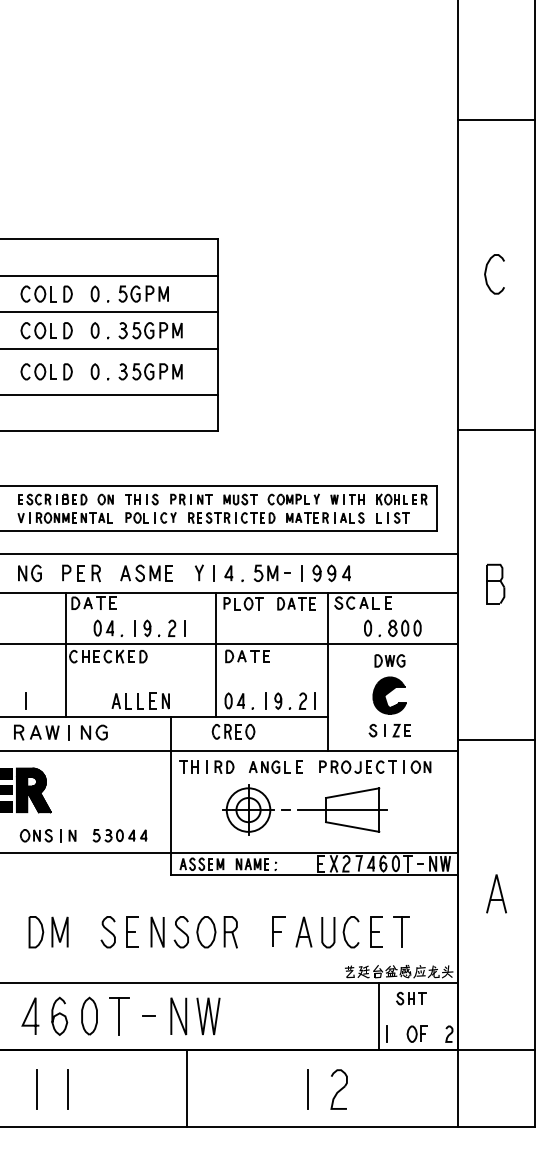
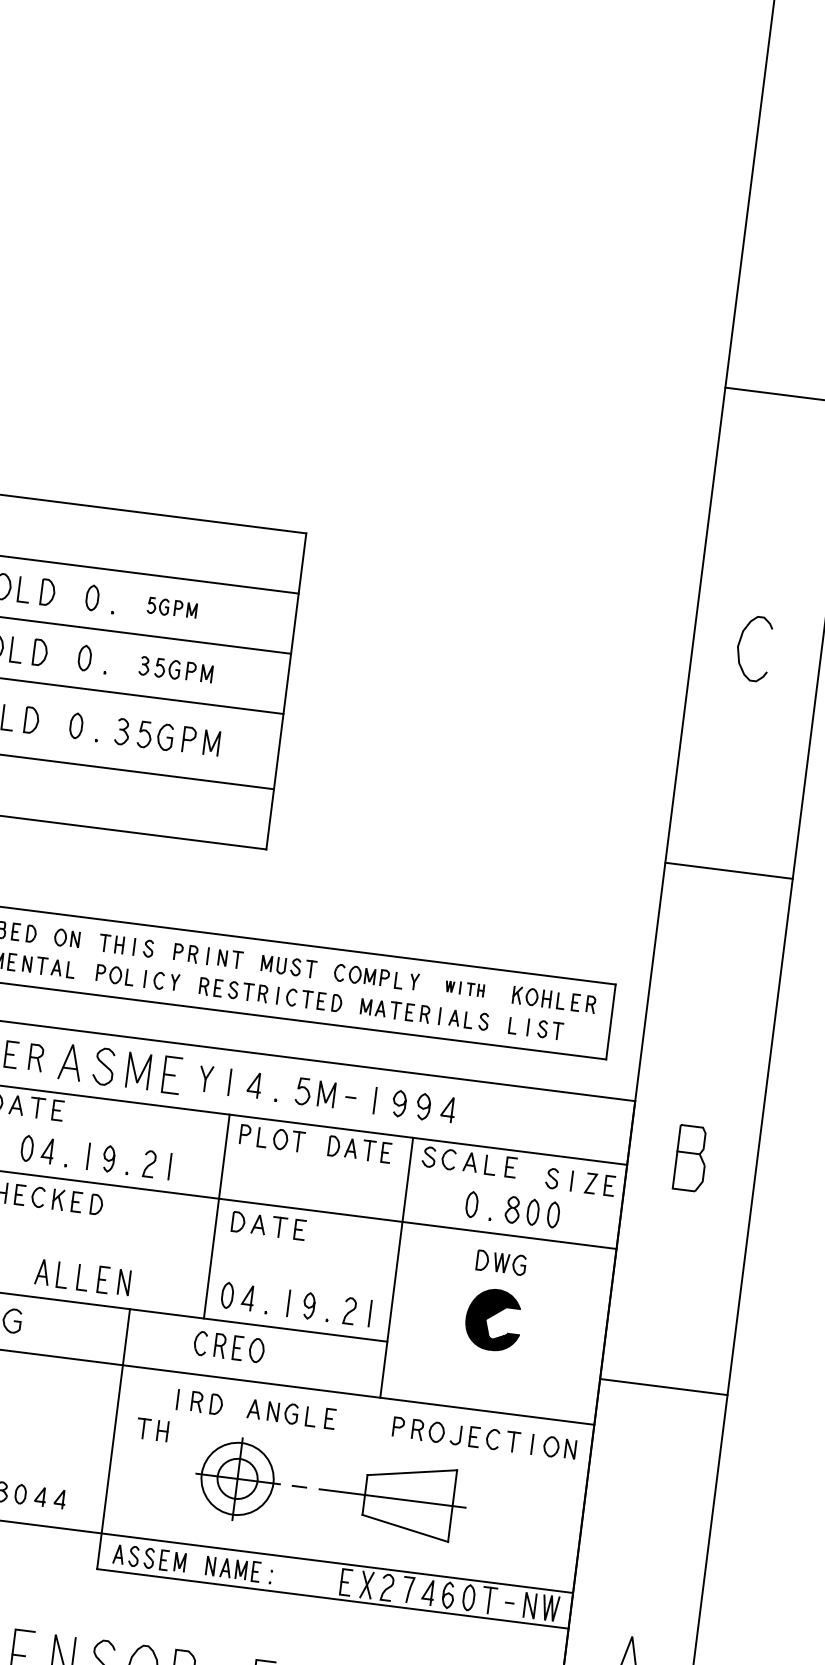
part: (143, 293) -> (172, 607), size x0.6
part: (150, 330) -> (175, 669), size x0.7
line: (496, 430) -> (728, 871), moved
part: (347, 499) -> (464, 988), size x0.7
part: (146, 572) -> (119, 1066), size x1.4
part: (389, 730) -> (579, 1181), moved
line: (496, 739) -> (663, 1386), moved
part: (188, 766) -> (151, 1428), moved
part: (375, 766) -> (485, 1437), moved

